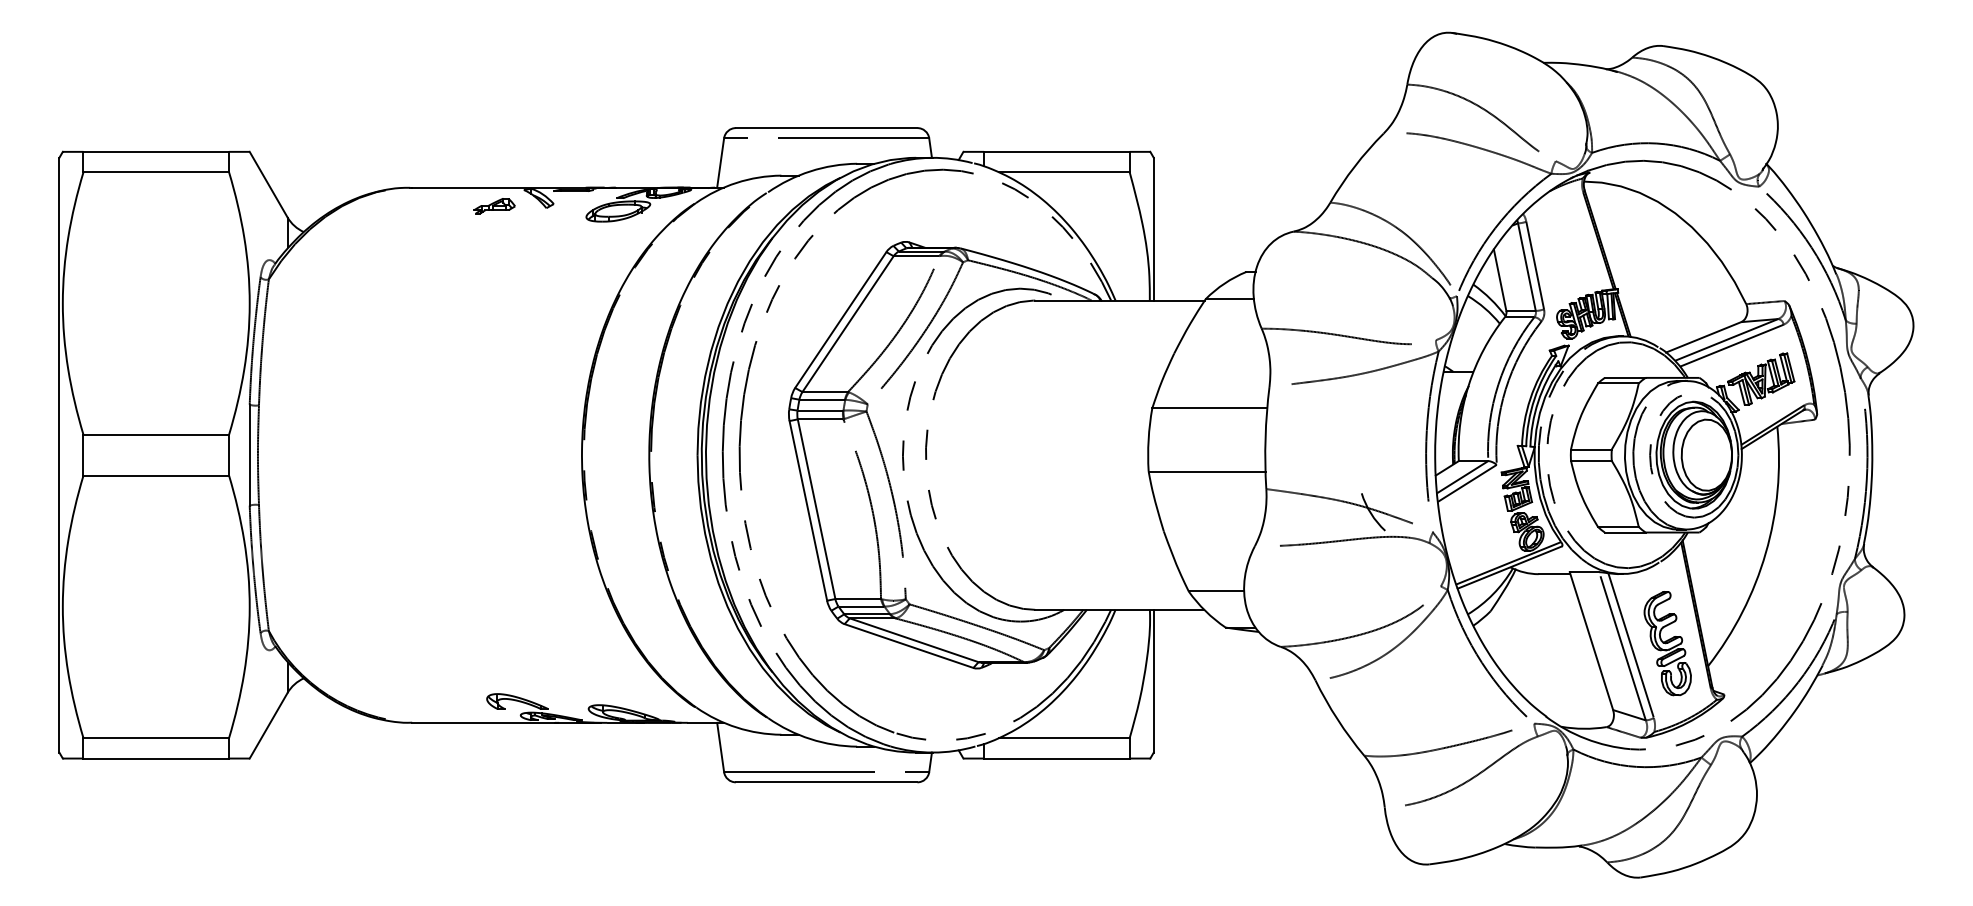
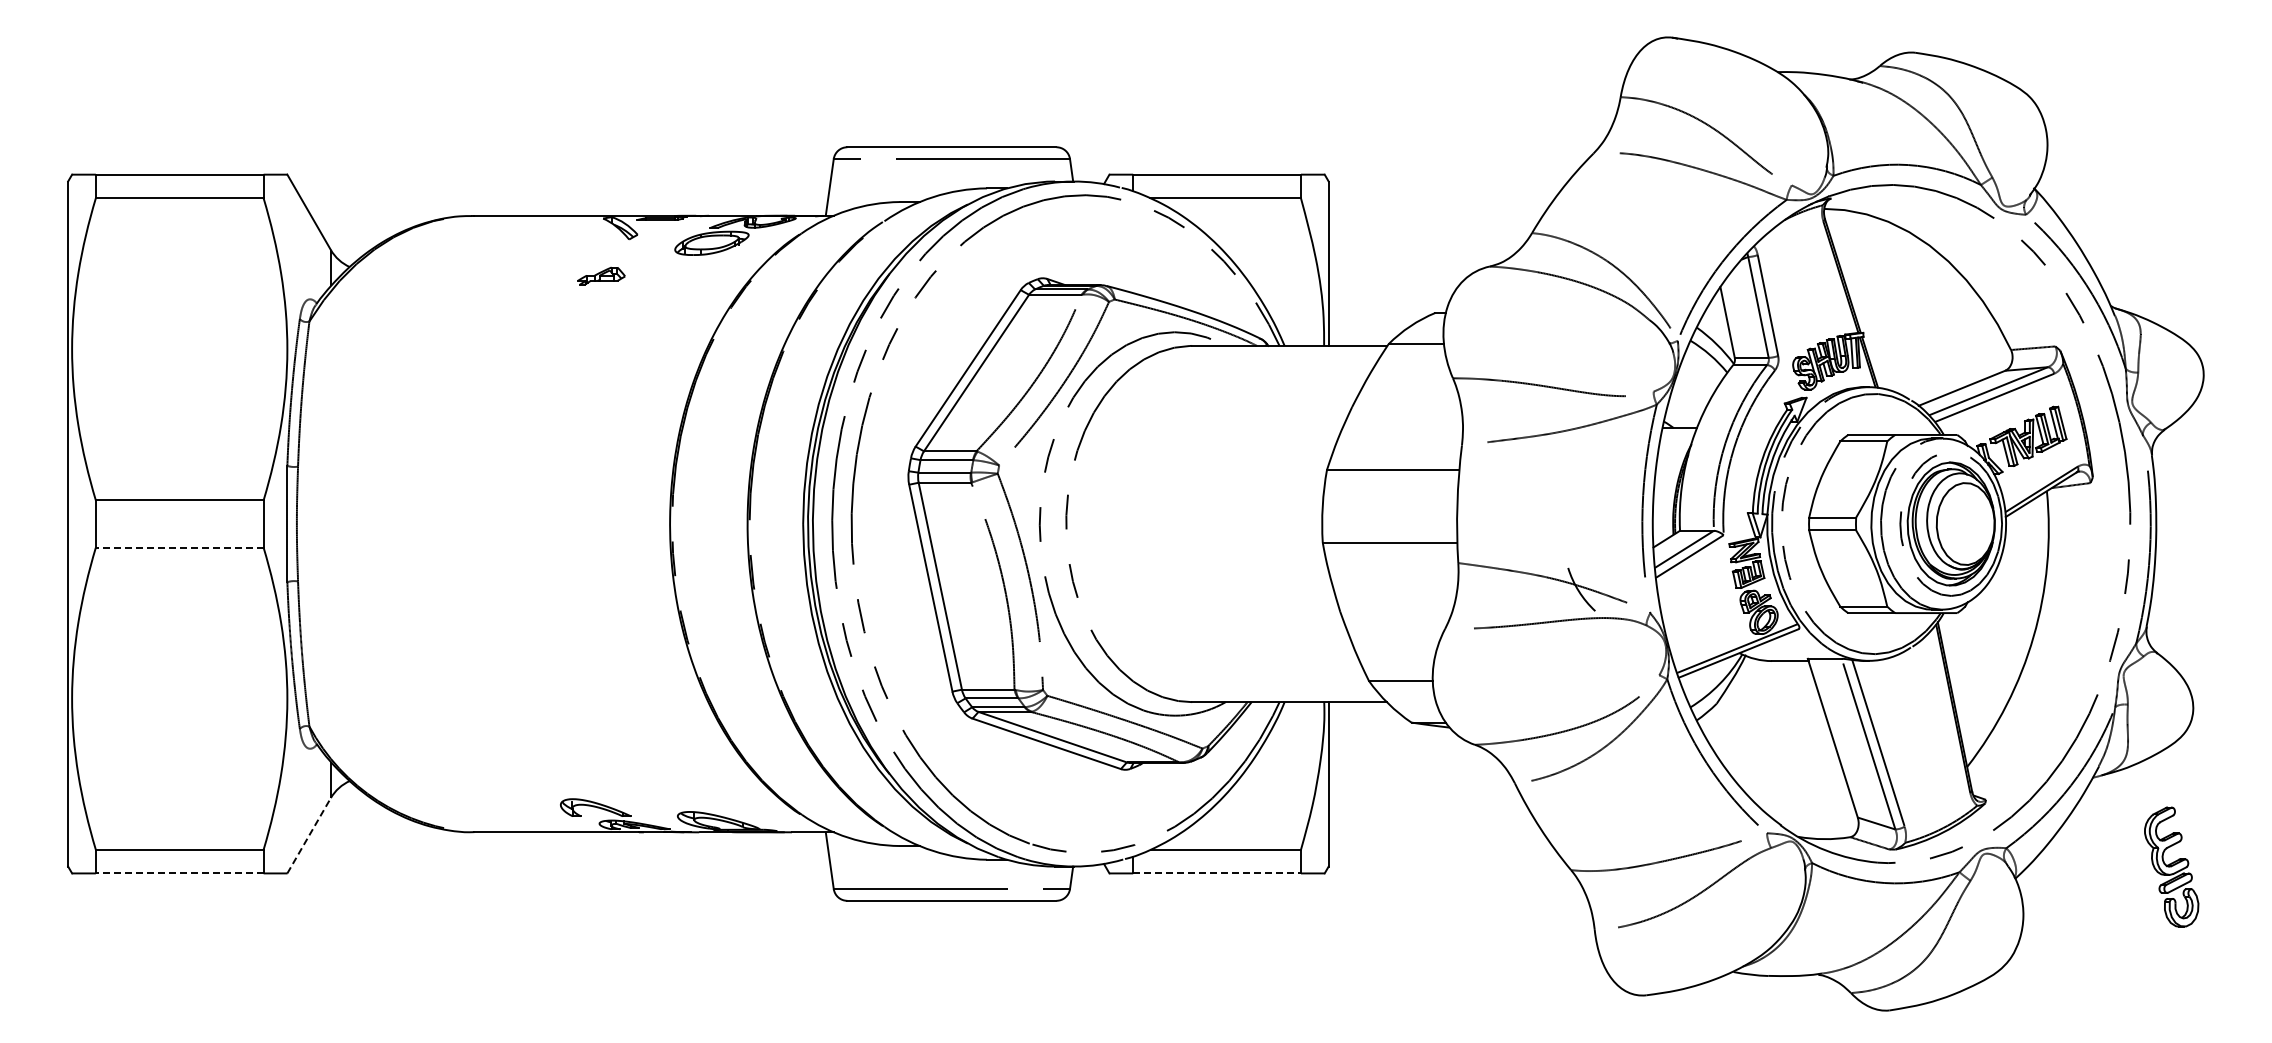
part: (494, 205) -> (601, 275), moved
line: (156, 475) -> (179, 547), solid -> dashed
part: (1667, 643) -> (2171, 866), moved
line: (268, 725) -> (309, 835), solid -> dashed
line: (156, 758) -> (179, 873), solid -> dashed
line: (1057, 758) -> (1217, 873), solid -> dashed

